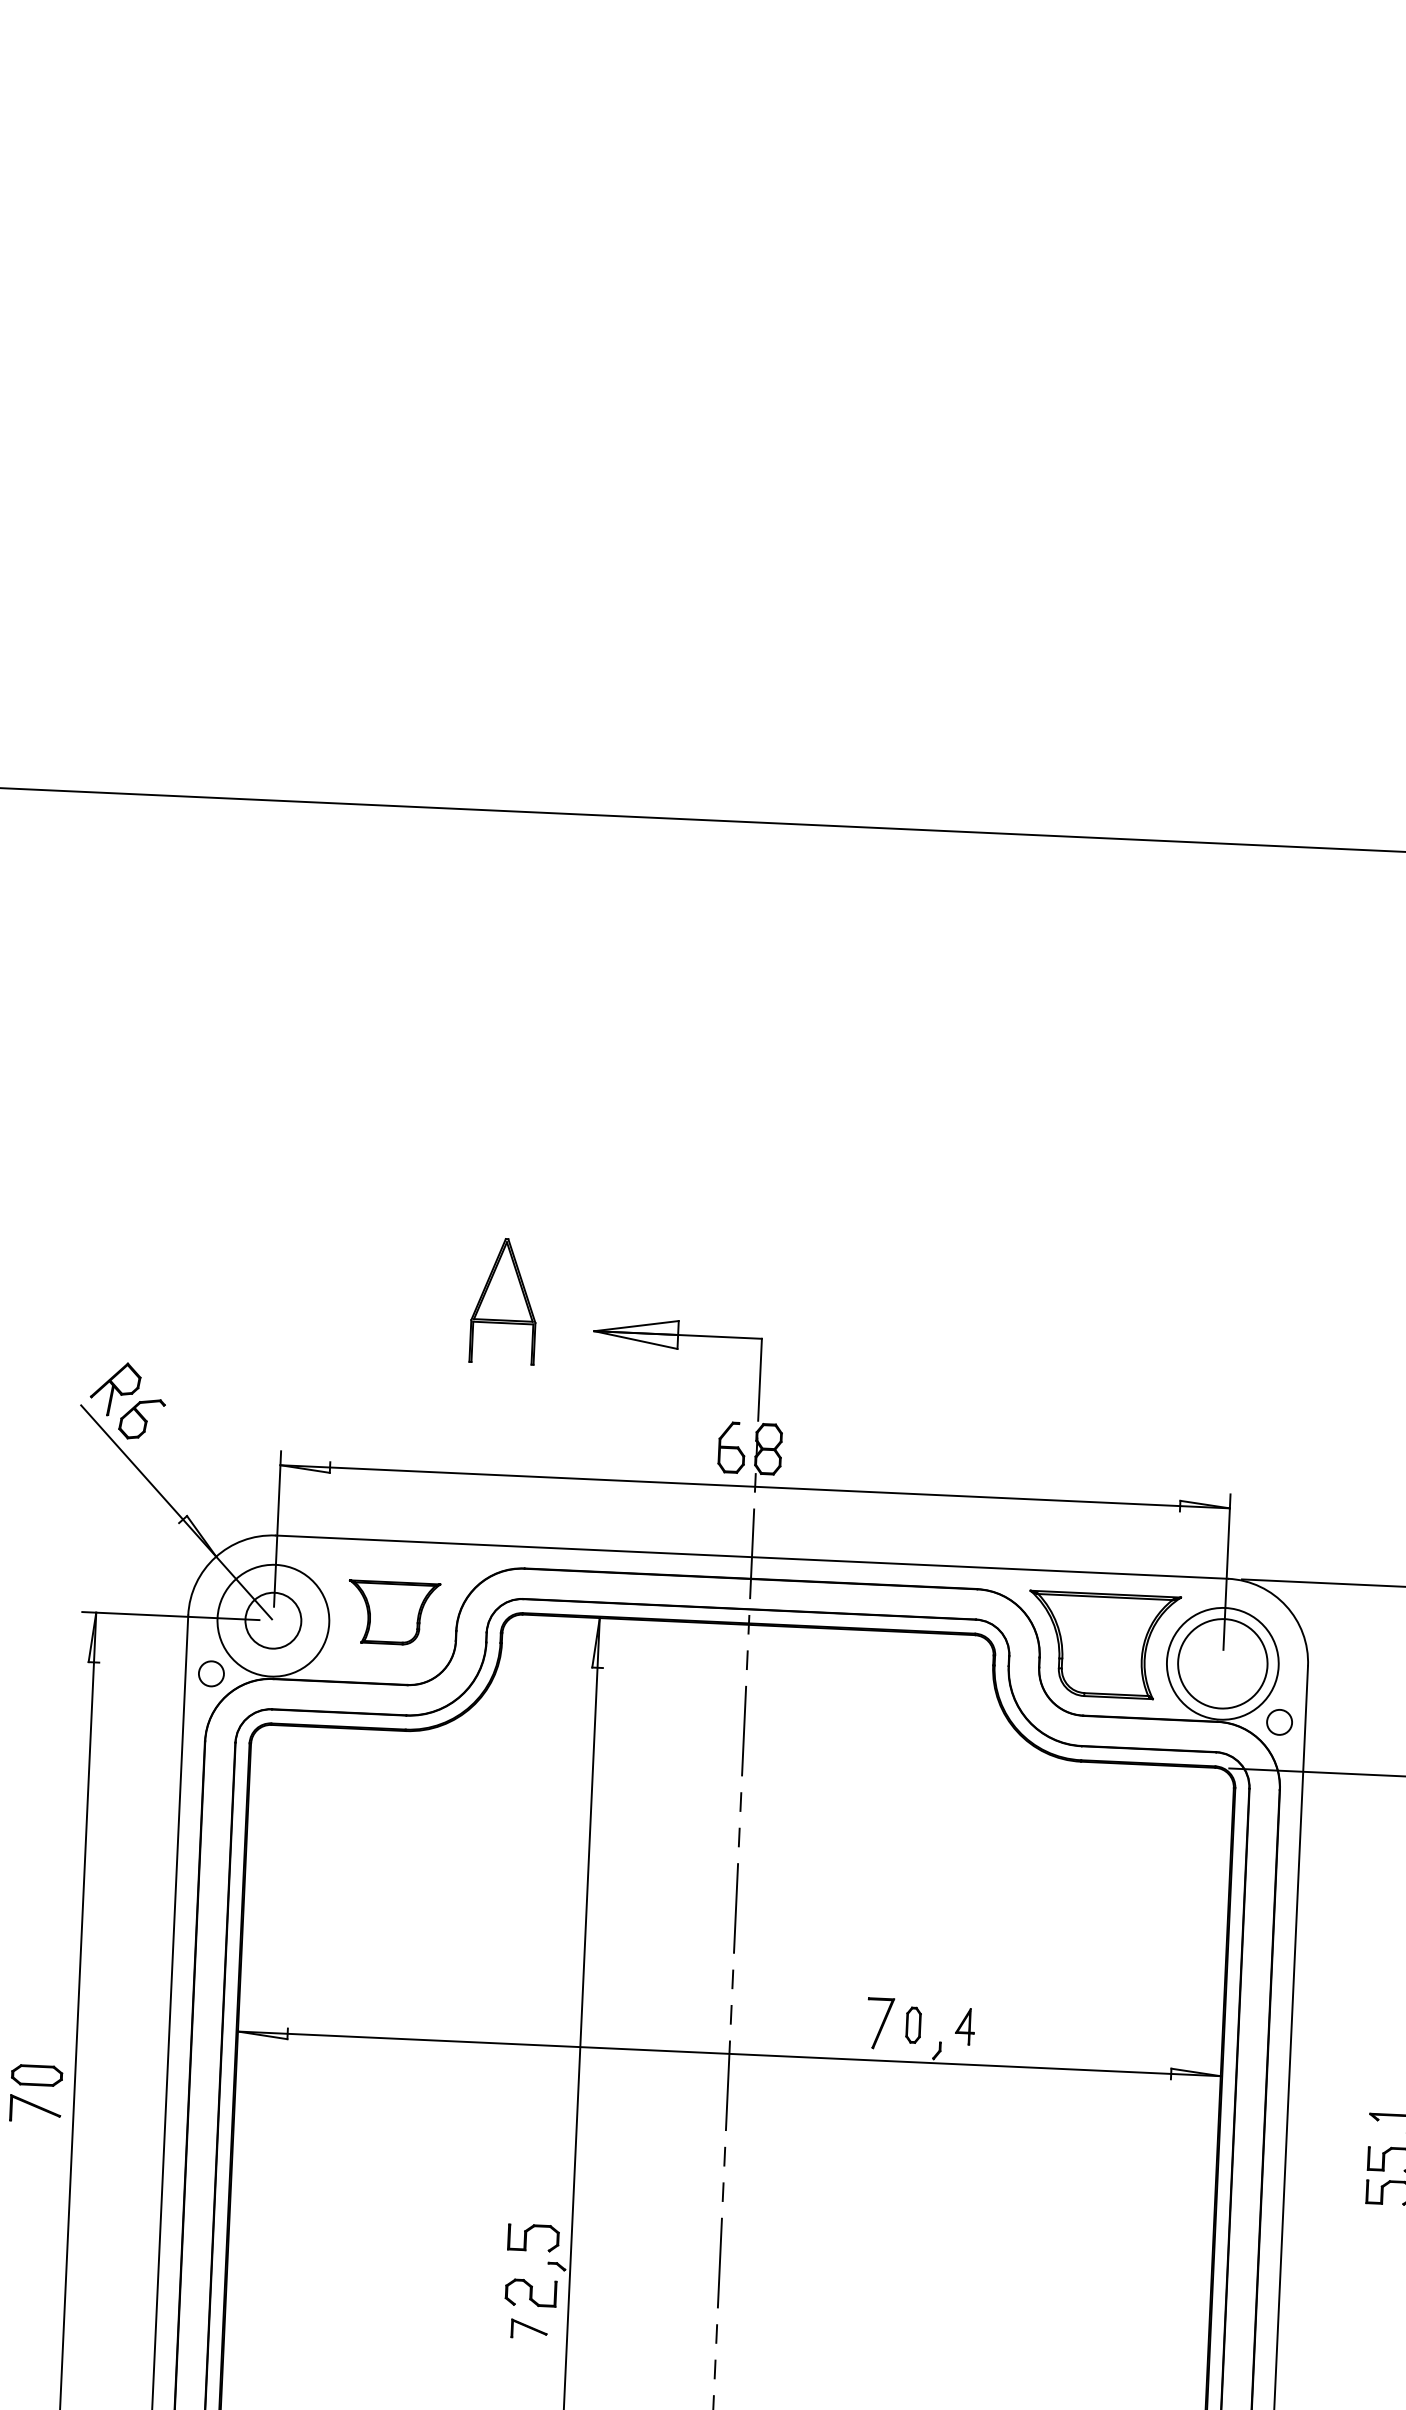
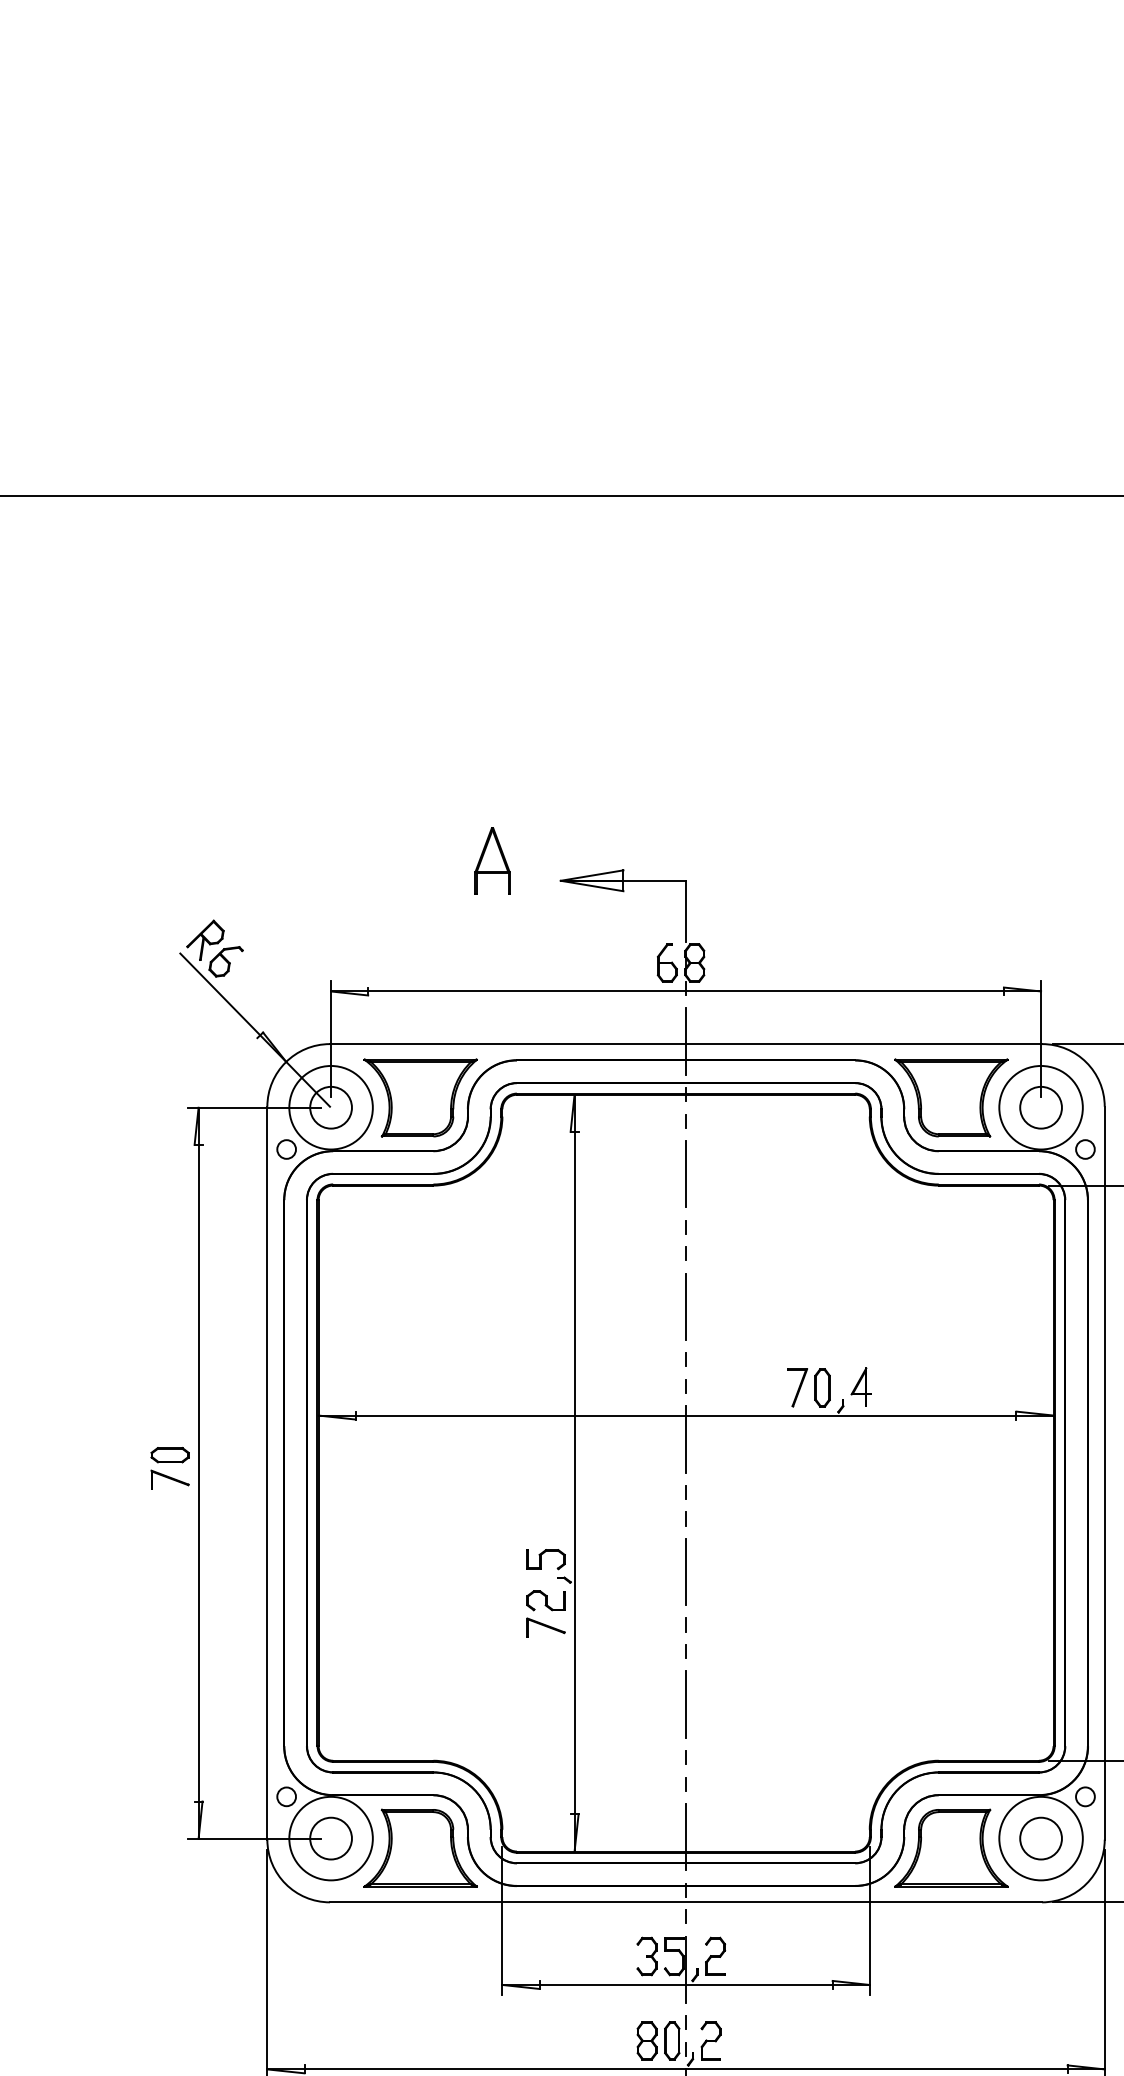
part: (504, 1299) -> (492, 860), size x0.71
part: (393, 1612) -> (420, 1097), size x1.67
circle: (1222, 1663) -> (1040, 1107), size x0.62
part: (913, 2024) -> (822, 1387), size x1.43
part: (964, 2025) -> (860, 1386), size x1.43
part: (528, 2328) -> (545, 1627), size x1.43

